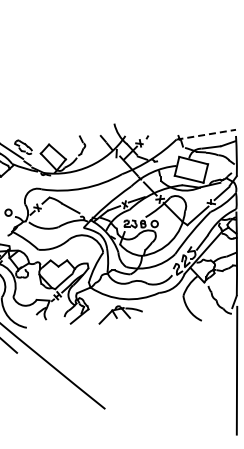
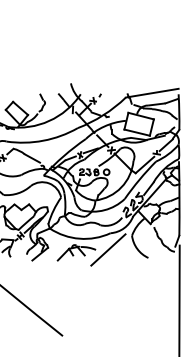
line: (206, 134) -> (152, 92), dashed -> solid
line: (156, 311) -> (108, 249), added

